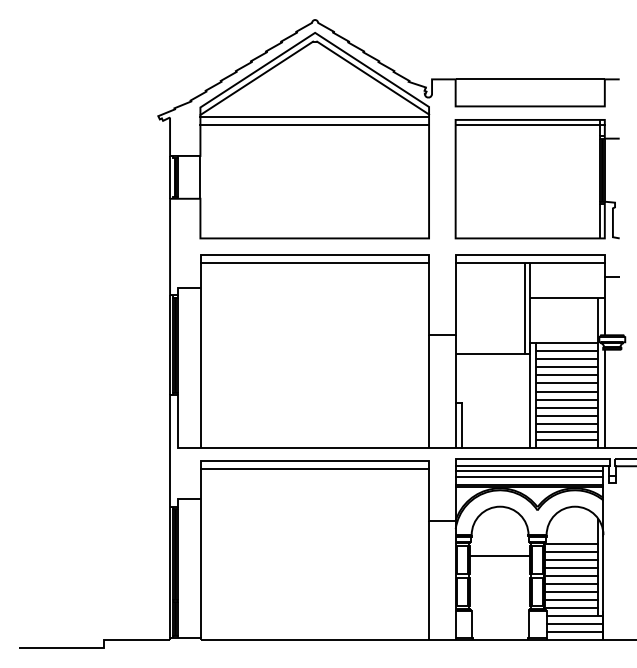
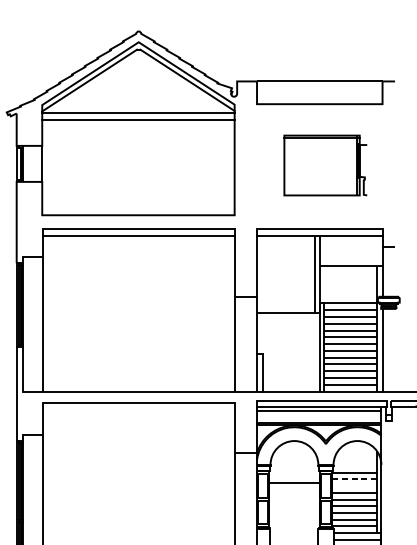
part: (536, 179) -> (325, 165), size x0.6
line: (315, 468) -> (139, 408), removed
line: (529, 476) -> (319, 415), removed
line: (571, 552) -> (354, 479), solid -> dashed
line: (571, 560) -> (354, 486), removed

